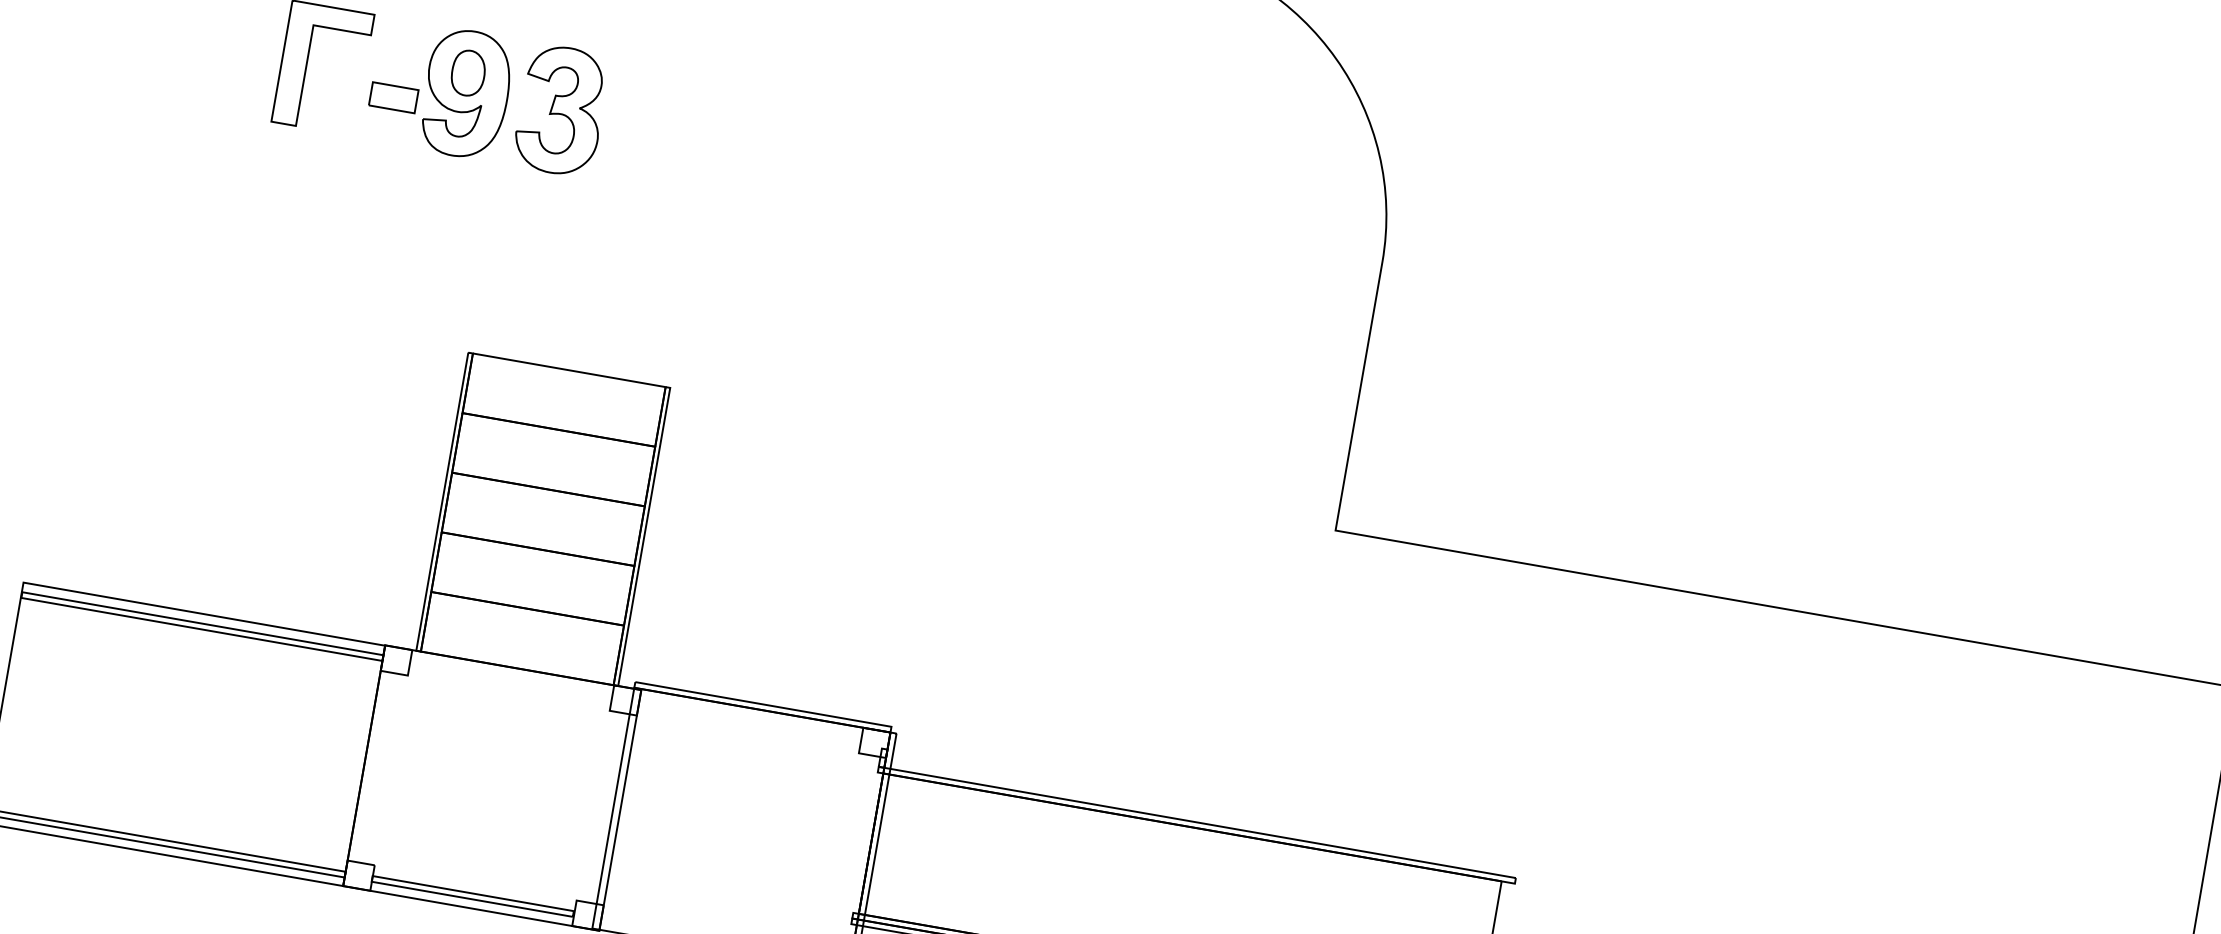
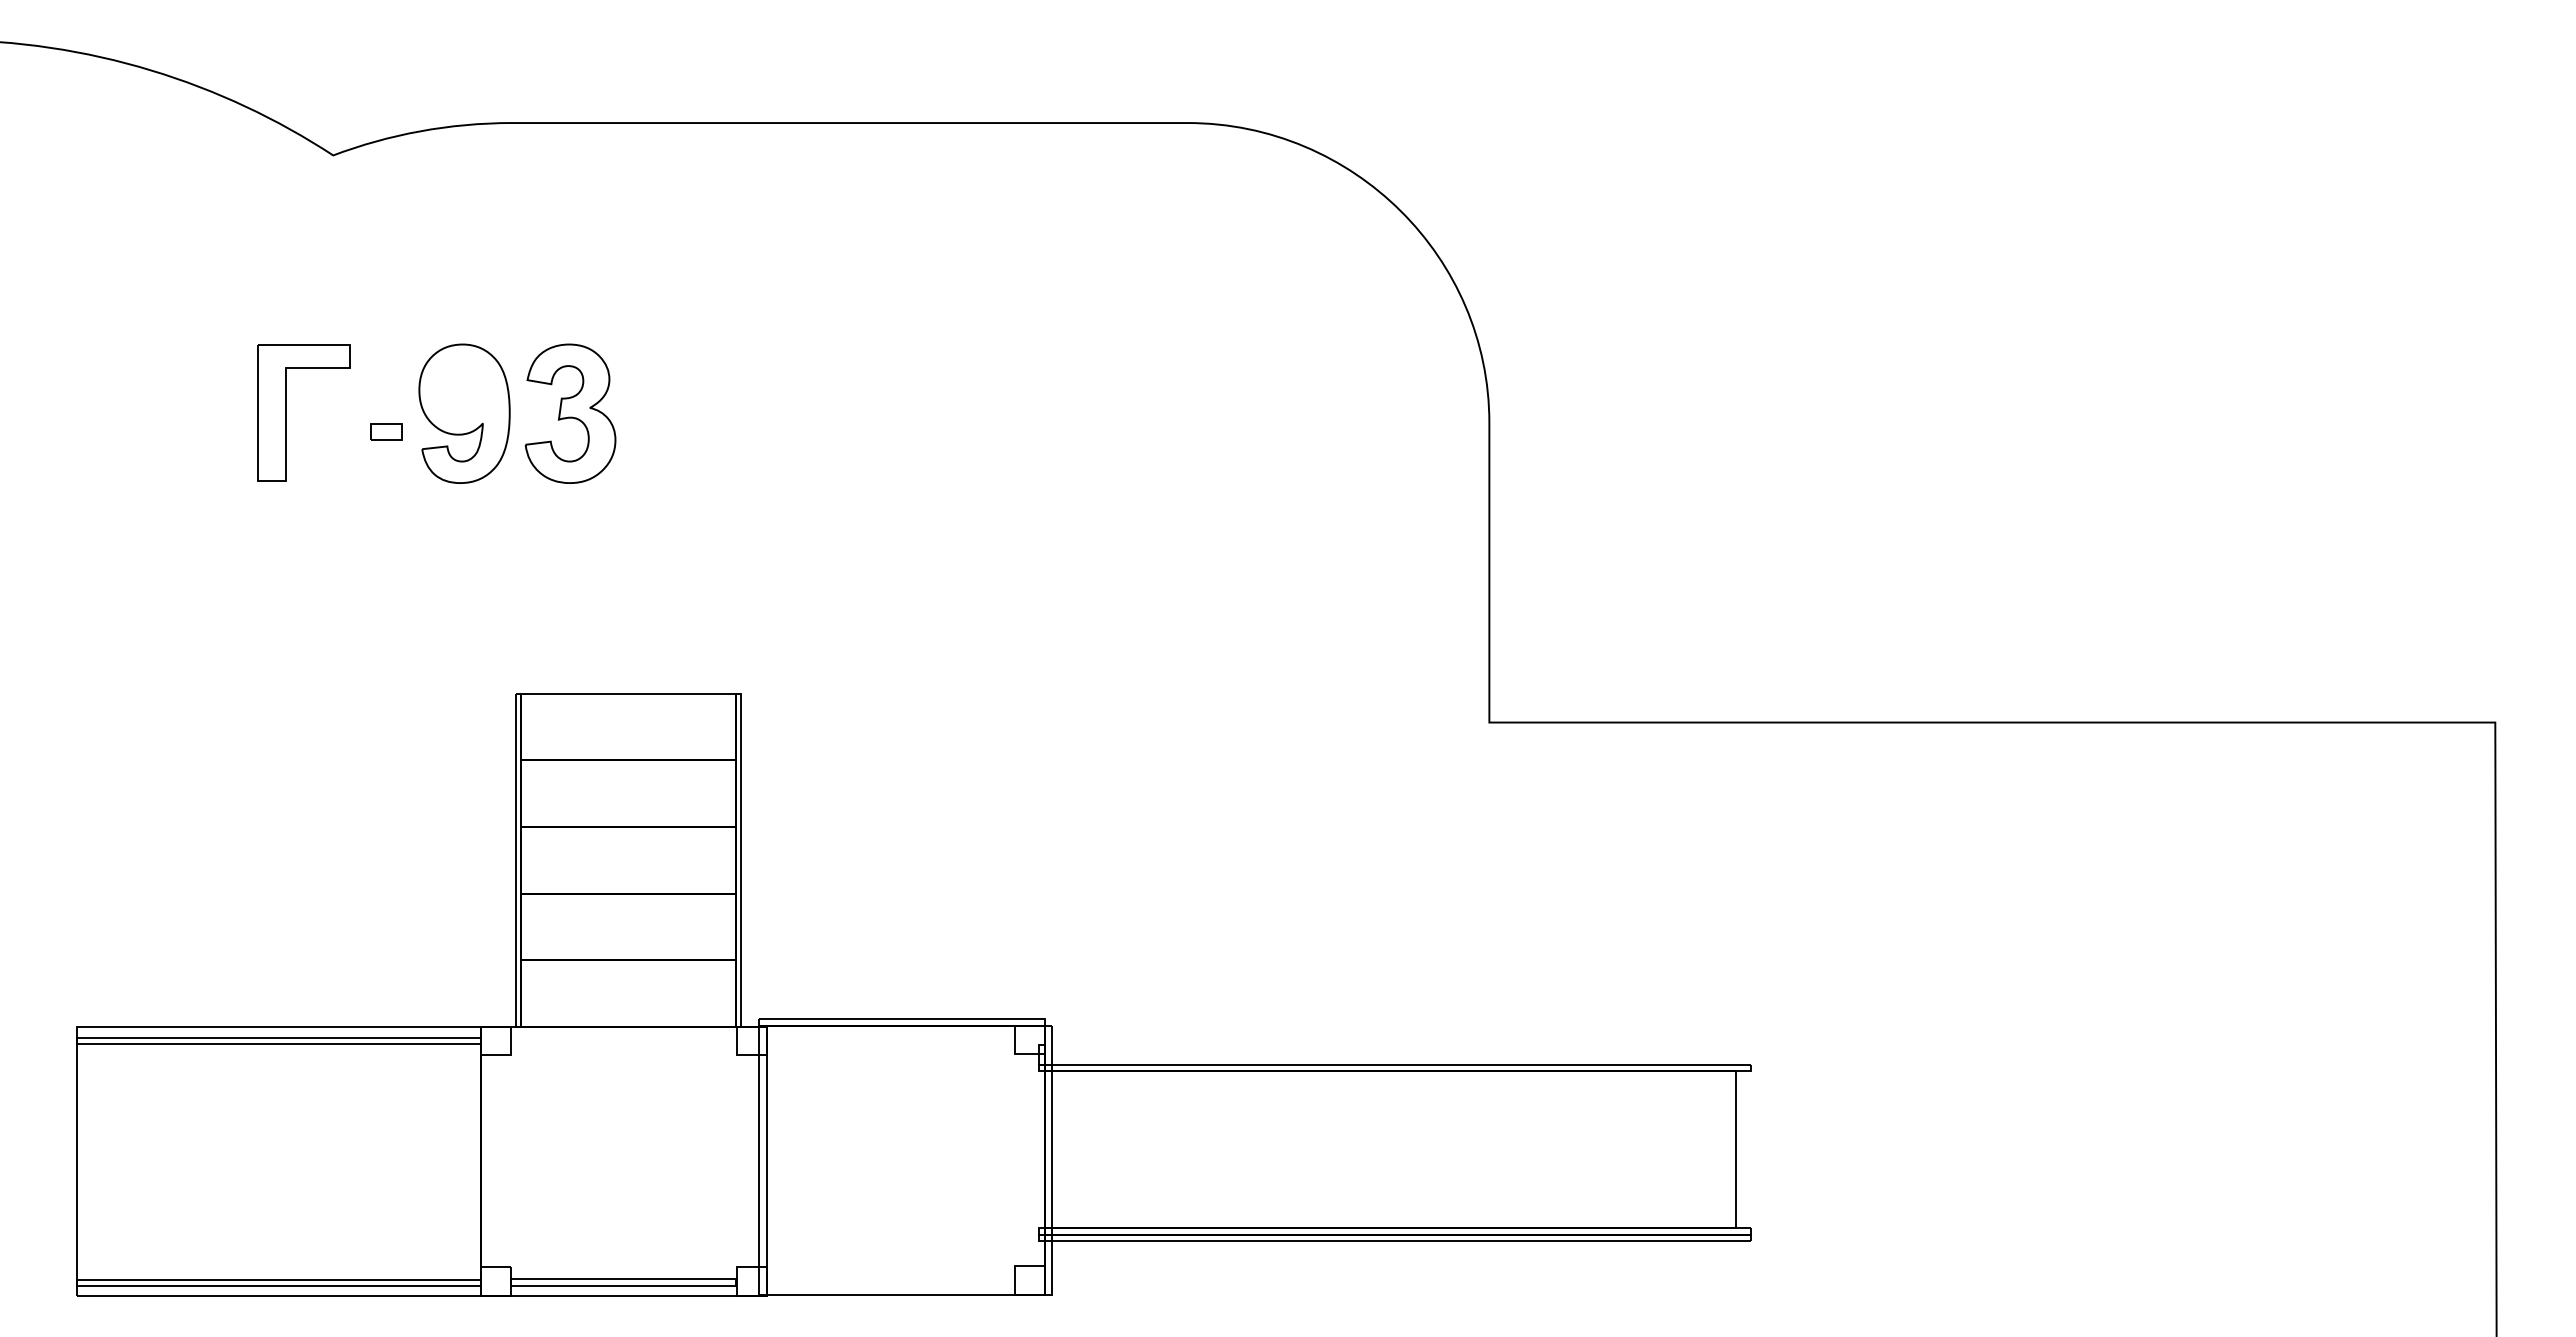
part: (468, 72) -> (462, 390), removed
part: (393, 97) -> (386, 431), size x0.6

